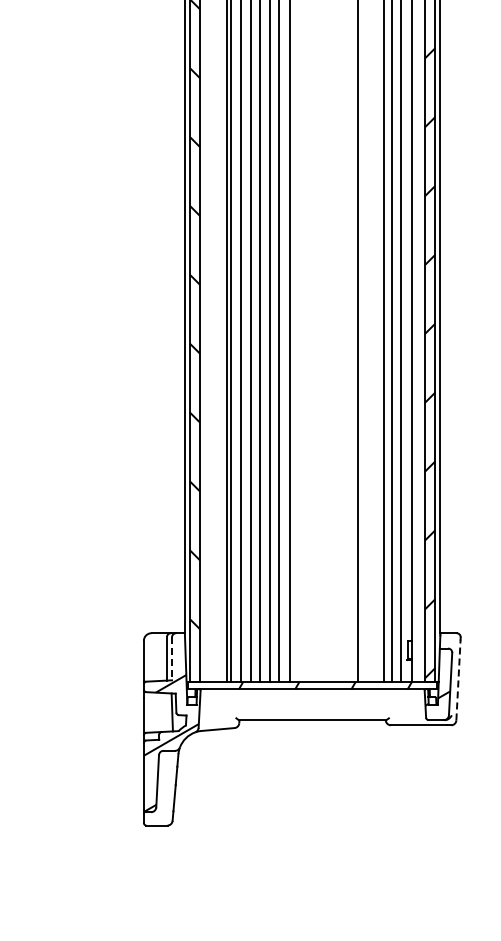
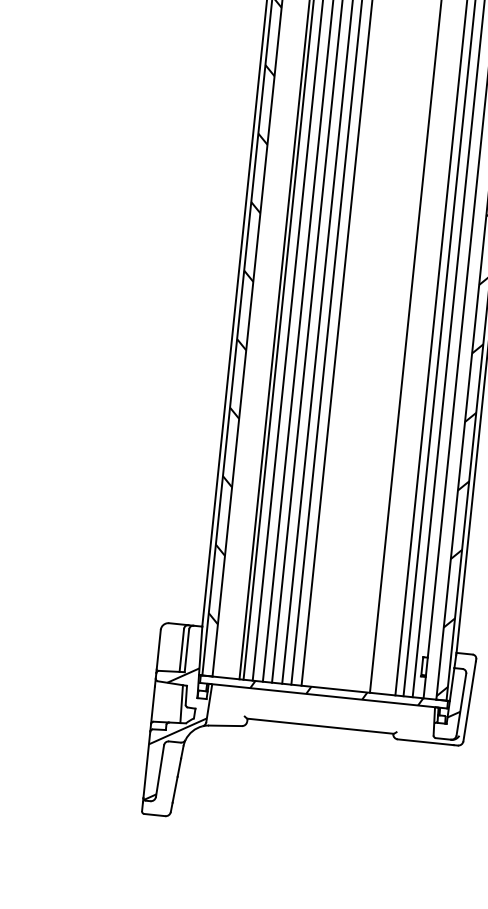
line: (172, 658) -> (187, 650), dashed -> solid
line: (458, 679) -> (469, 700), dashed -> solid

